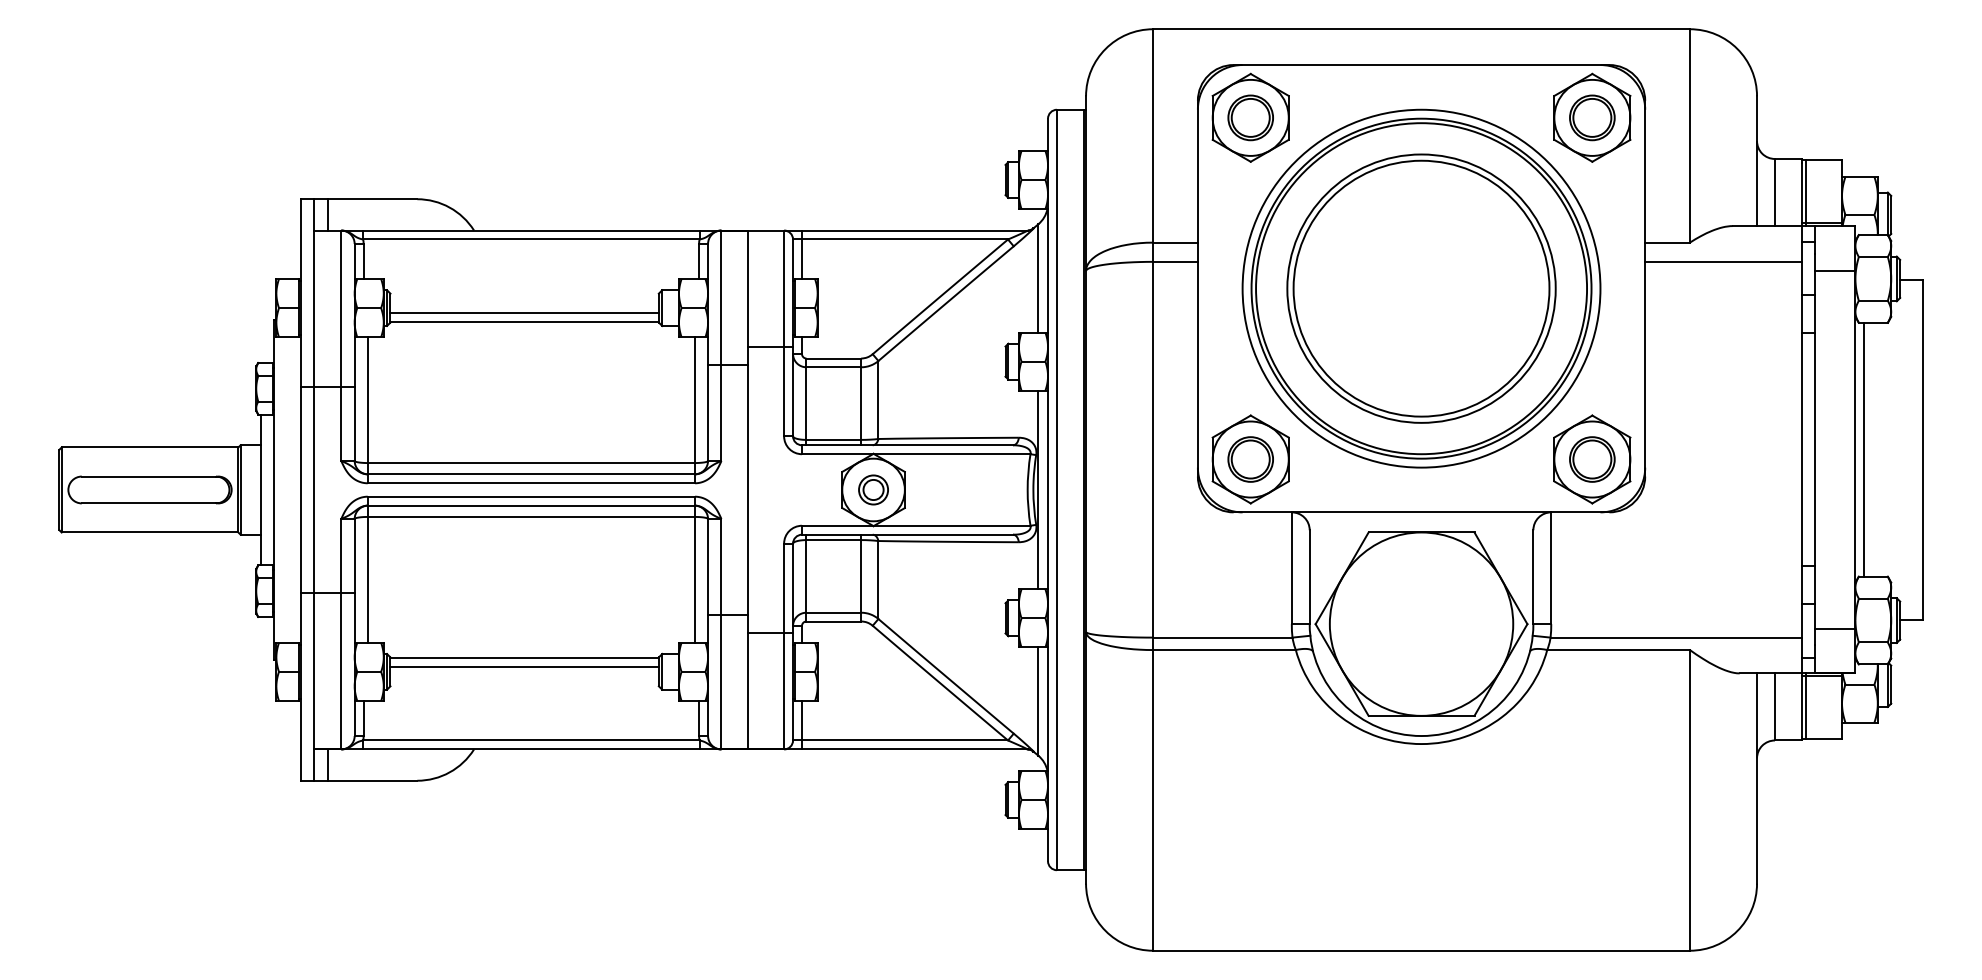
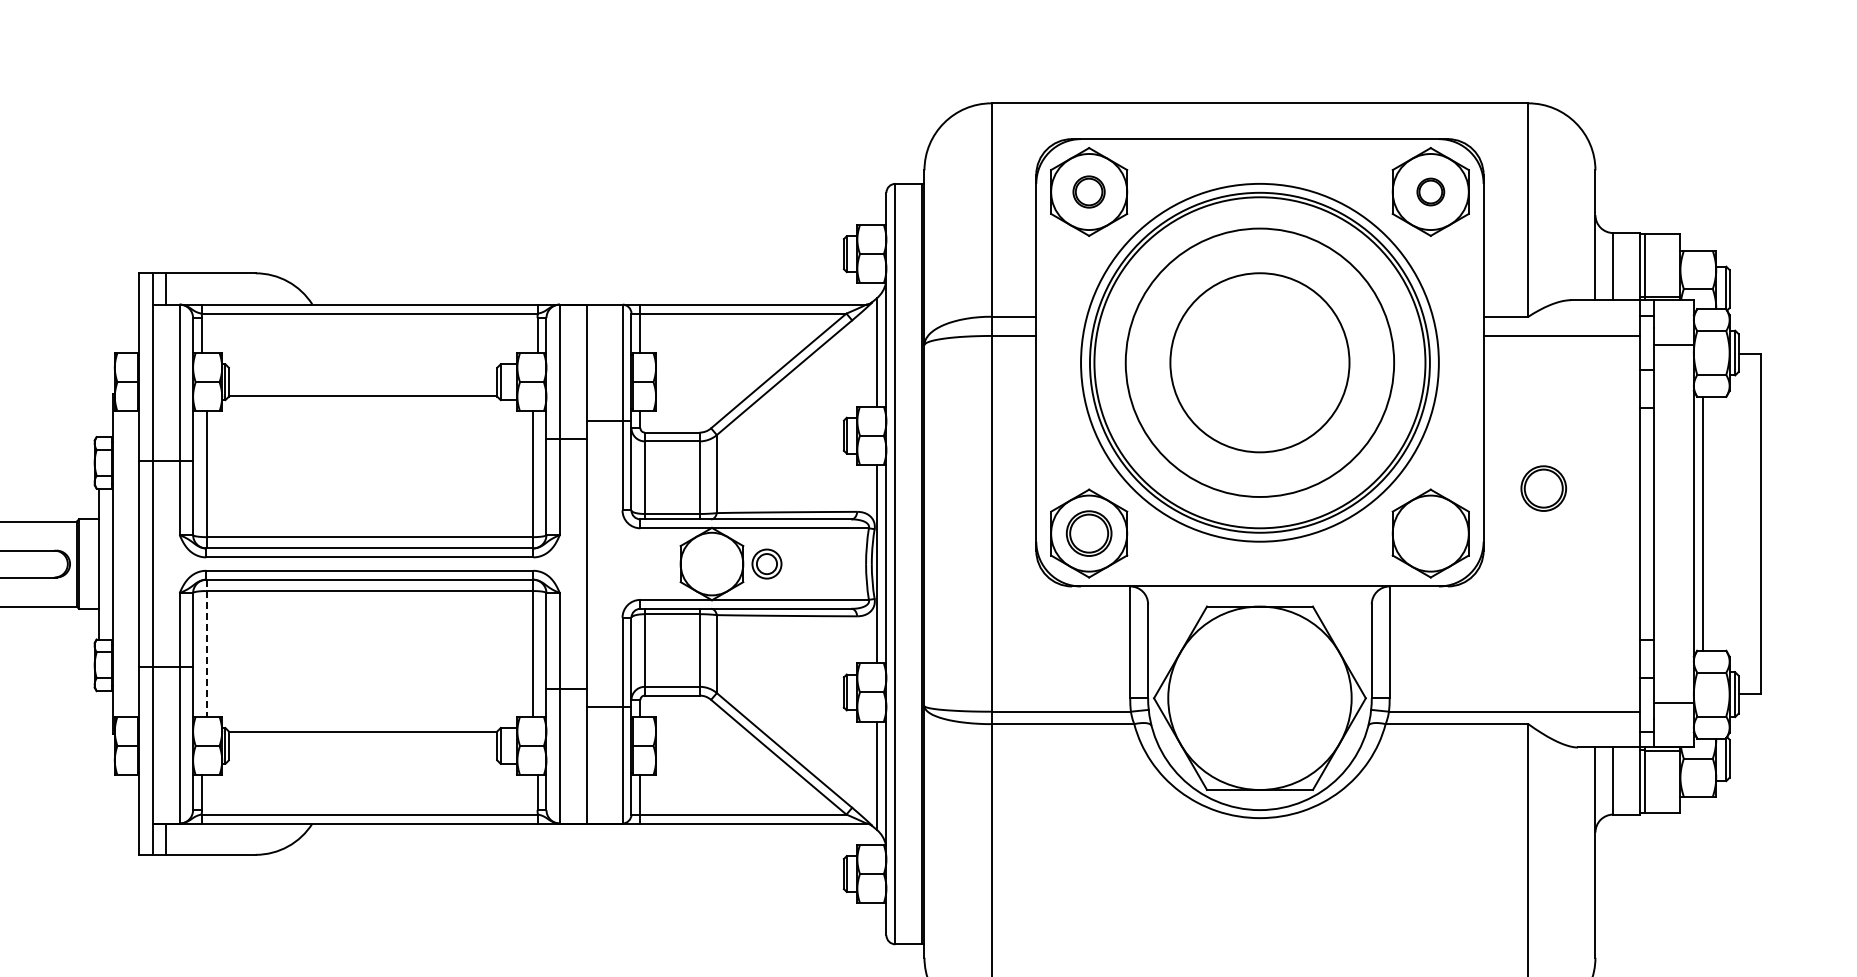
part: (1250, 117) -> (1088, 191), size x0.7
part: (1592, 117) -> (1430, 191), size x0.6
circle: (1421, 288) -> (1259, 362), size x0.7
line: (524, 312) -> (362, 386), removed
part: (1592, 459) -> (1543, 488), moved
part: (873, 489) -> (766, 563), moved
line: (368, 574) -> (206, 648), solid -> dashed
line: (524, 667) -> (362, 741), removed

